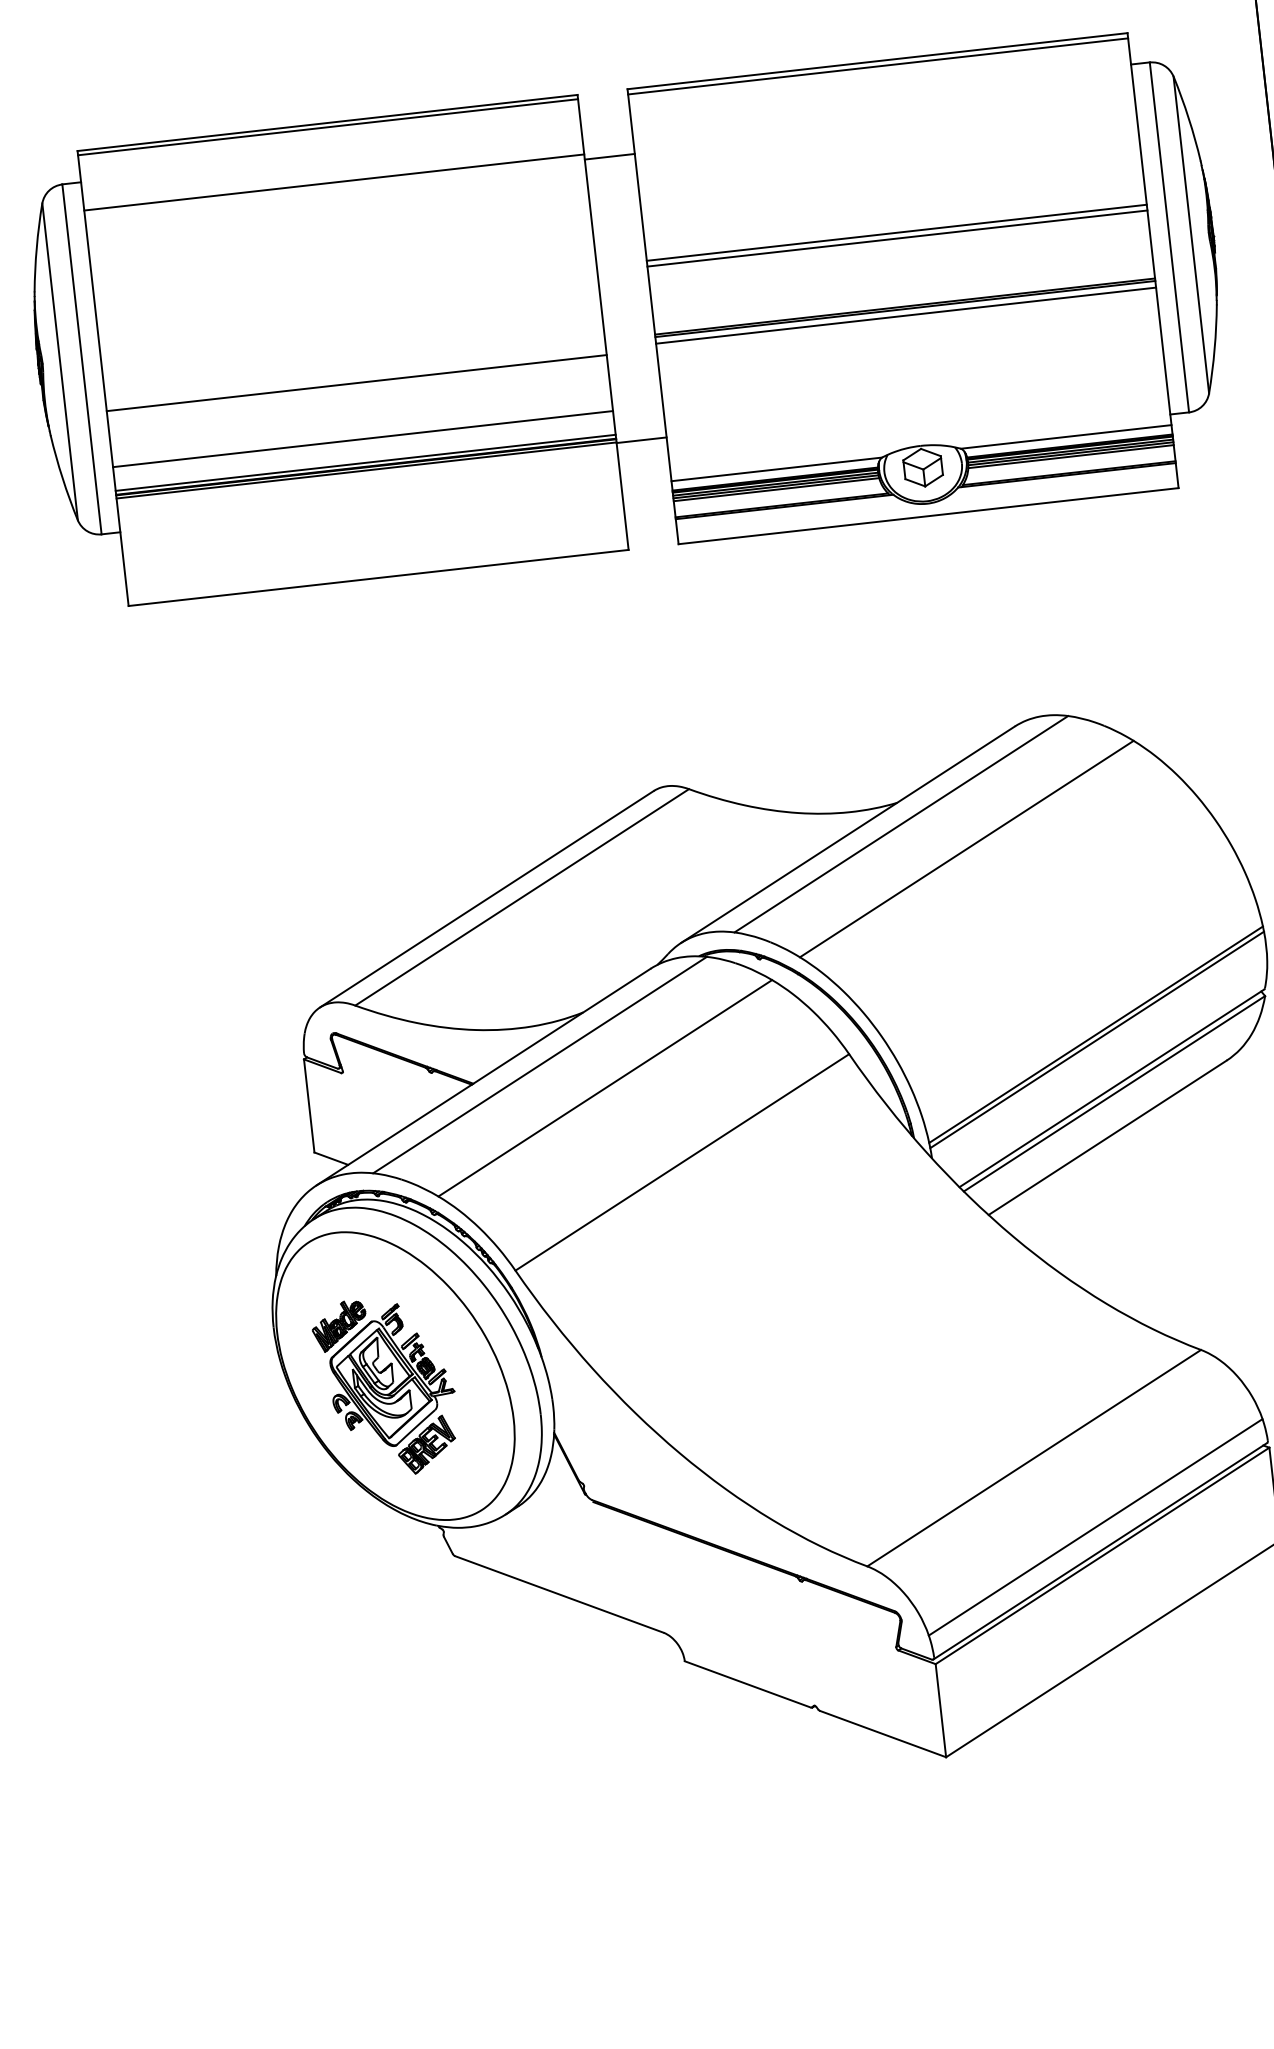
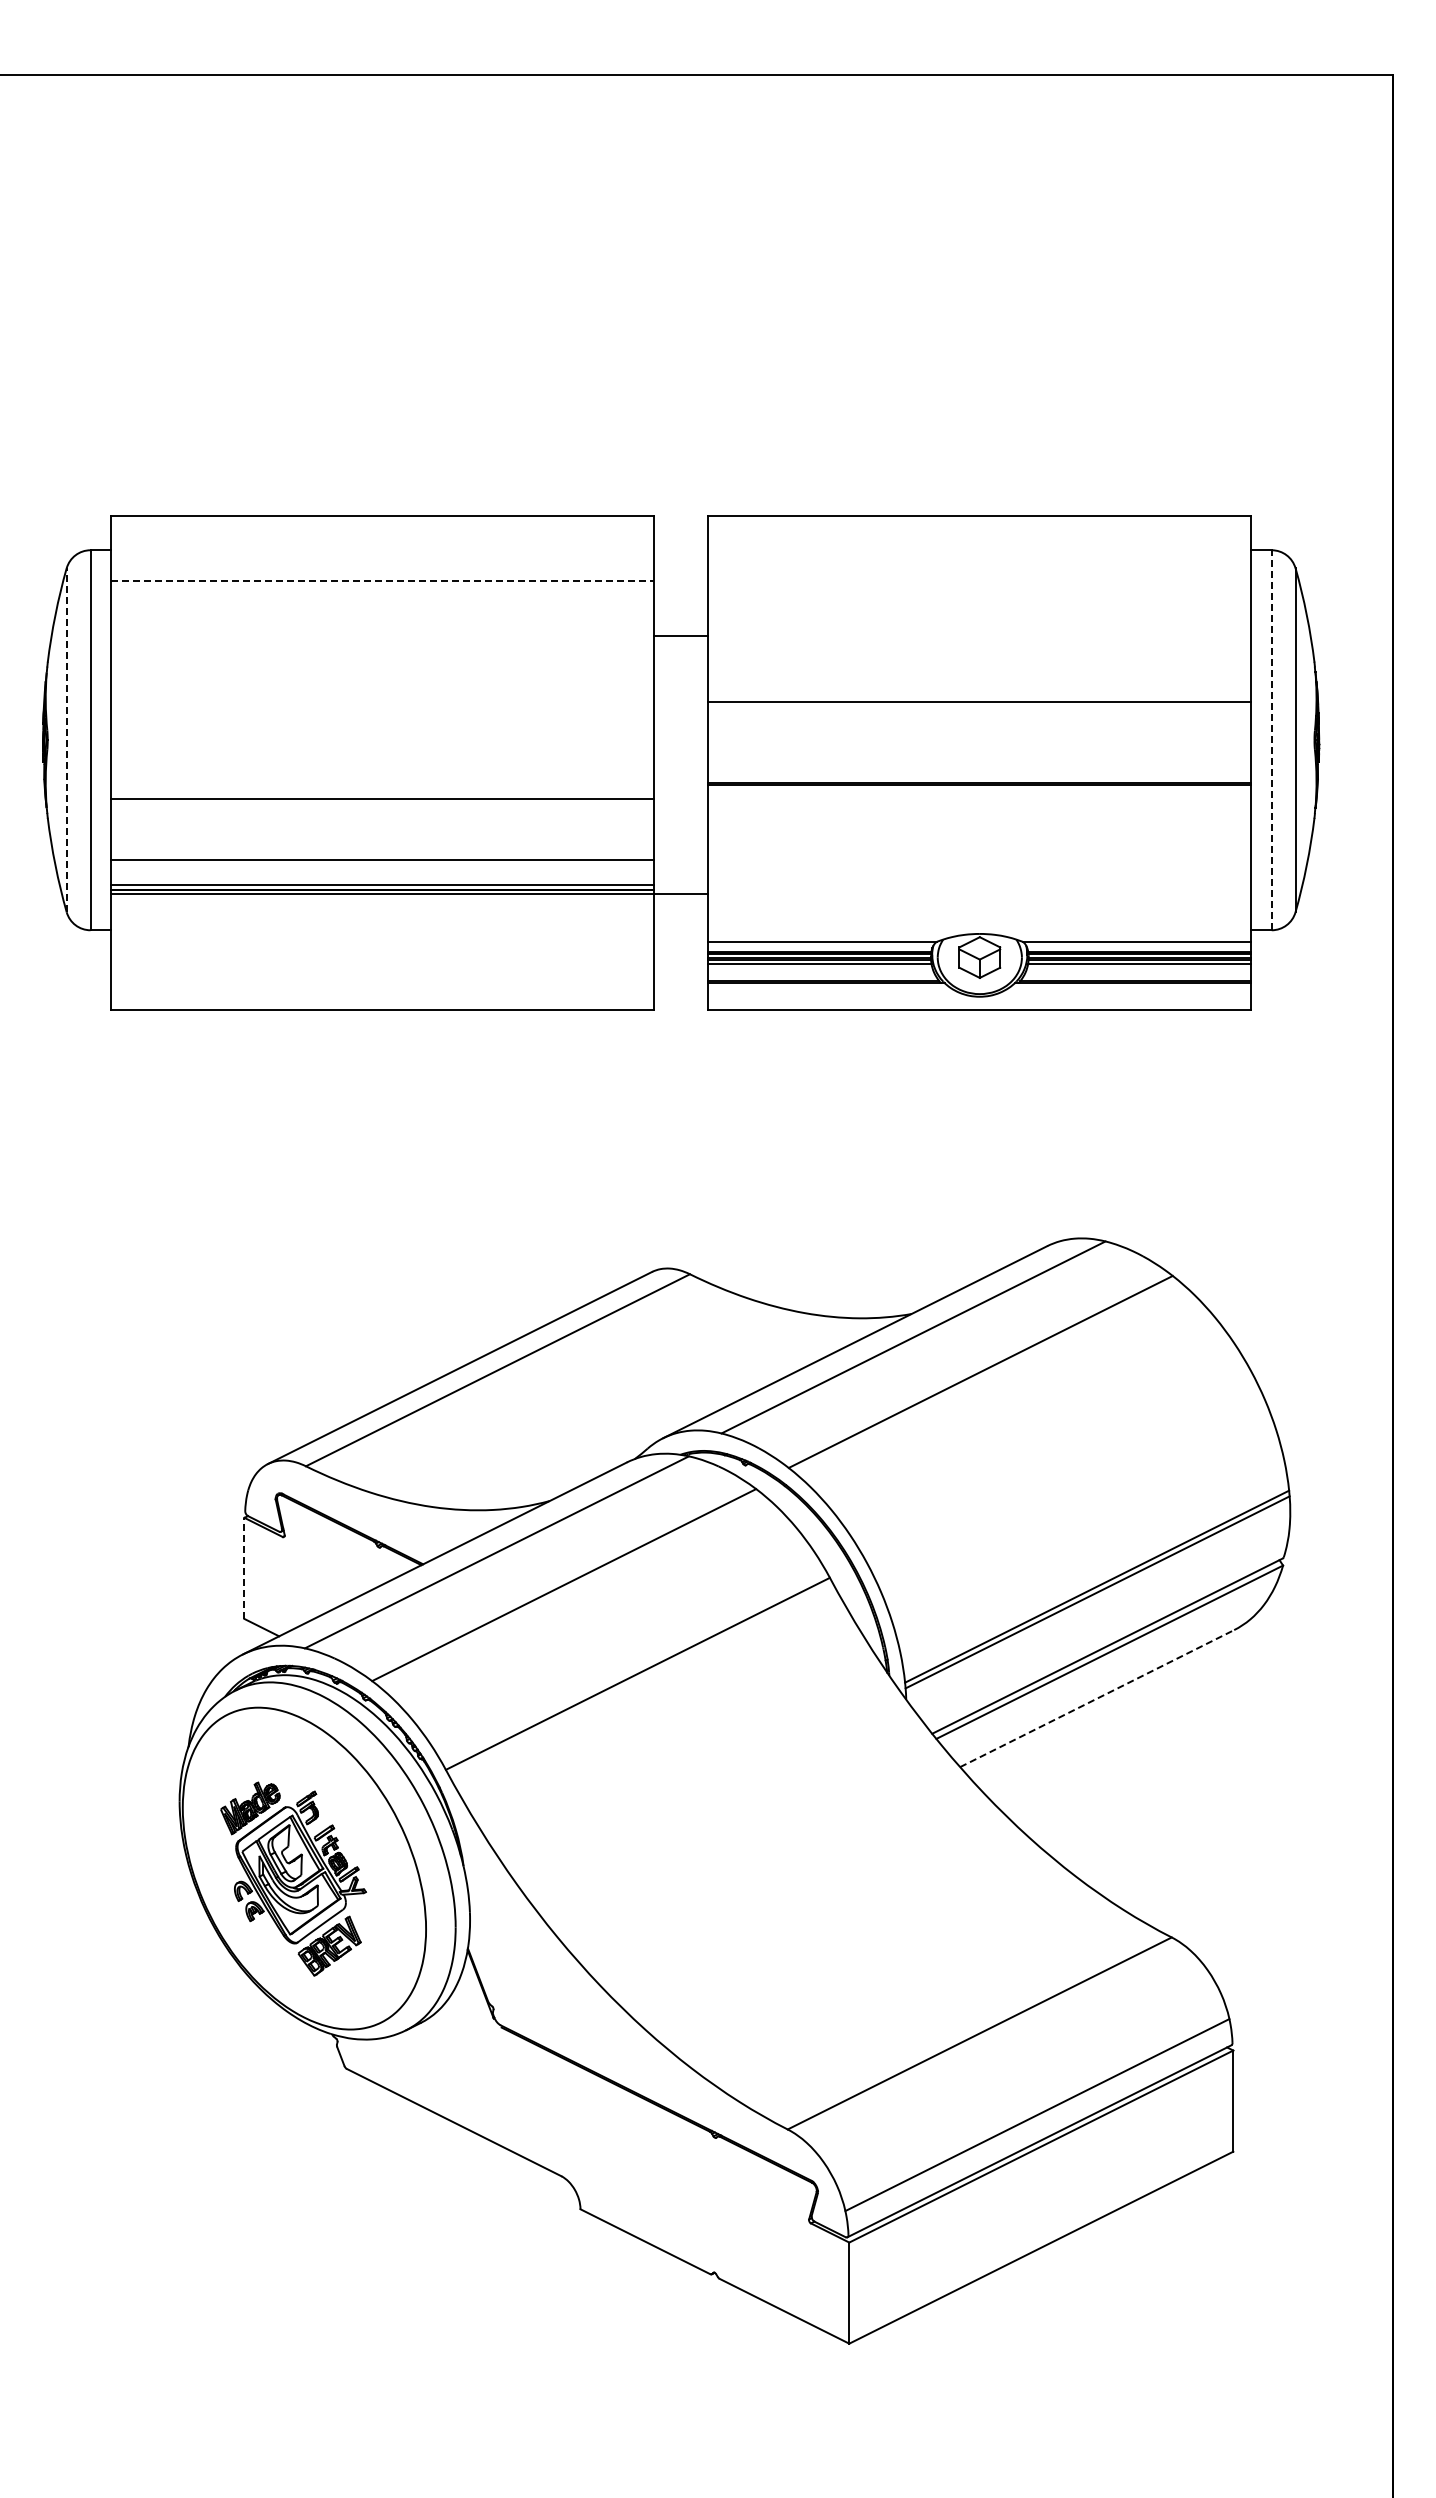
line: (877, 66) -> (979, 521), removed
line: (327, 127) -> (381, 520), removed
line: (609, 156) -> (680, 636), moved
line: (334, 182) -> (382, 580), solid -> dashed
line: (1169, 236) -> (1271, 739), solid -> dashed
line: (897, 238) -> (979, 708), removed
line: (905, 315) -> (979, 792), removed
line: (59, 361) -> (66, 739), solid -> dashed
line: (309, 1106) -> (244, 1568), solid -> dashed
line: (1107, 1137) -> (1097, 1698), solid -> dashed

